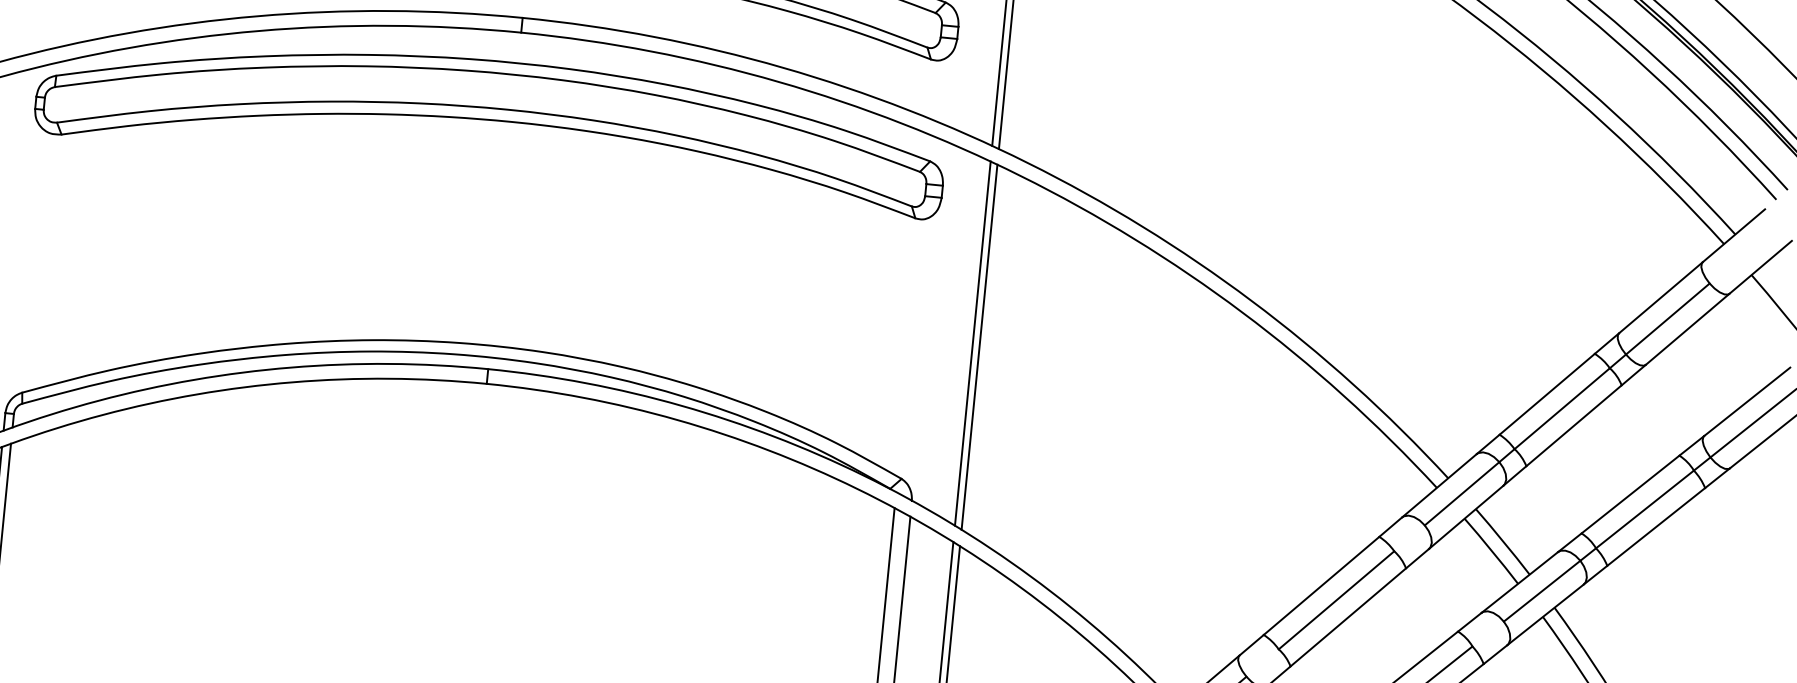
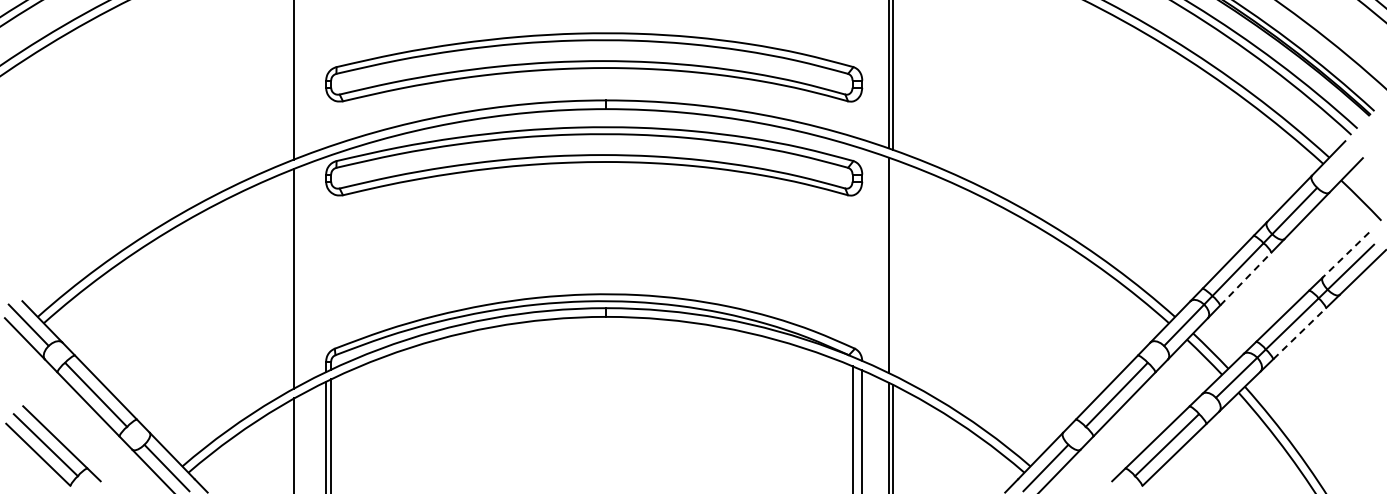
line: (980, 347) -> (893, 267), removed
line: (1746, 402) -> (1345, 255), solid -> dashed
line: (1573, 426) -> (1245, 279), solid -> dashed
line: (1655, 526) -> (1299, 333), solid -> dashed

